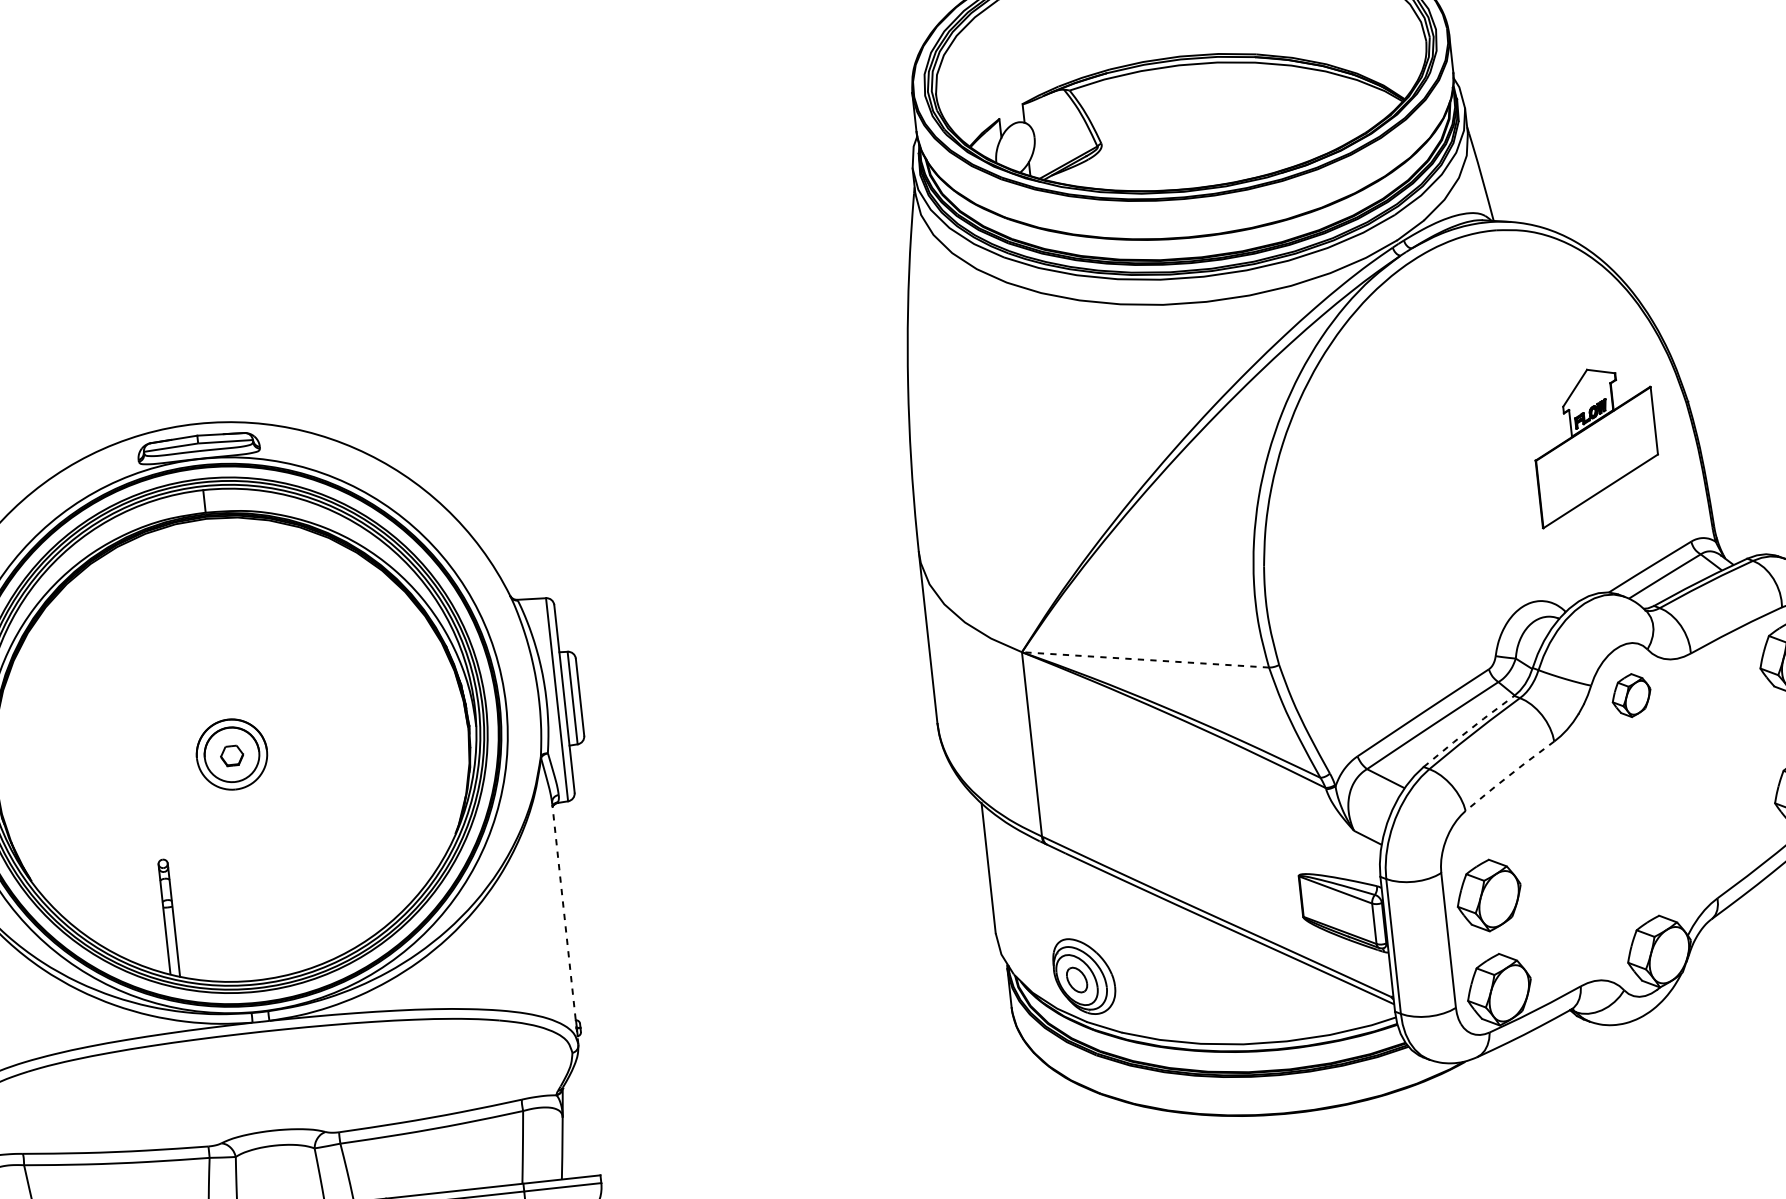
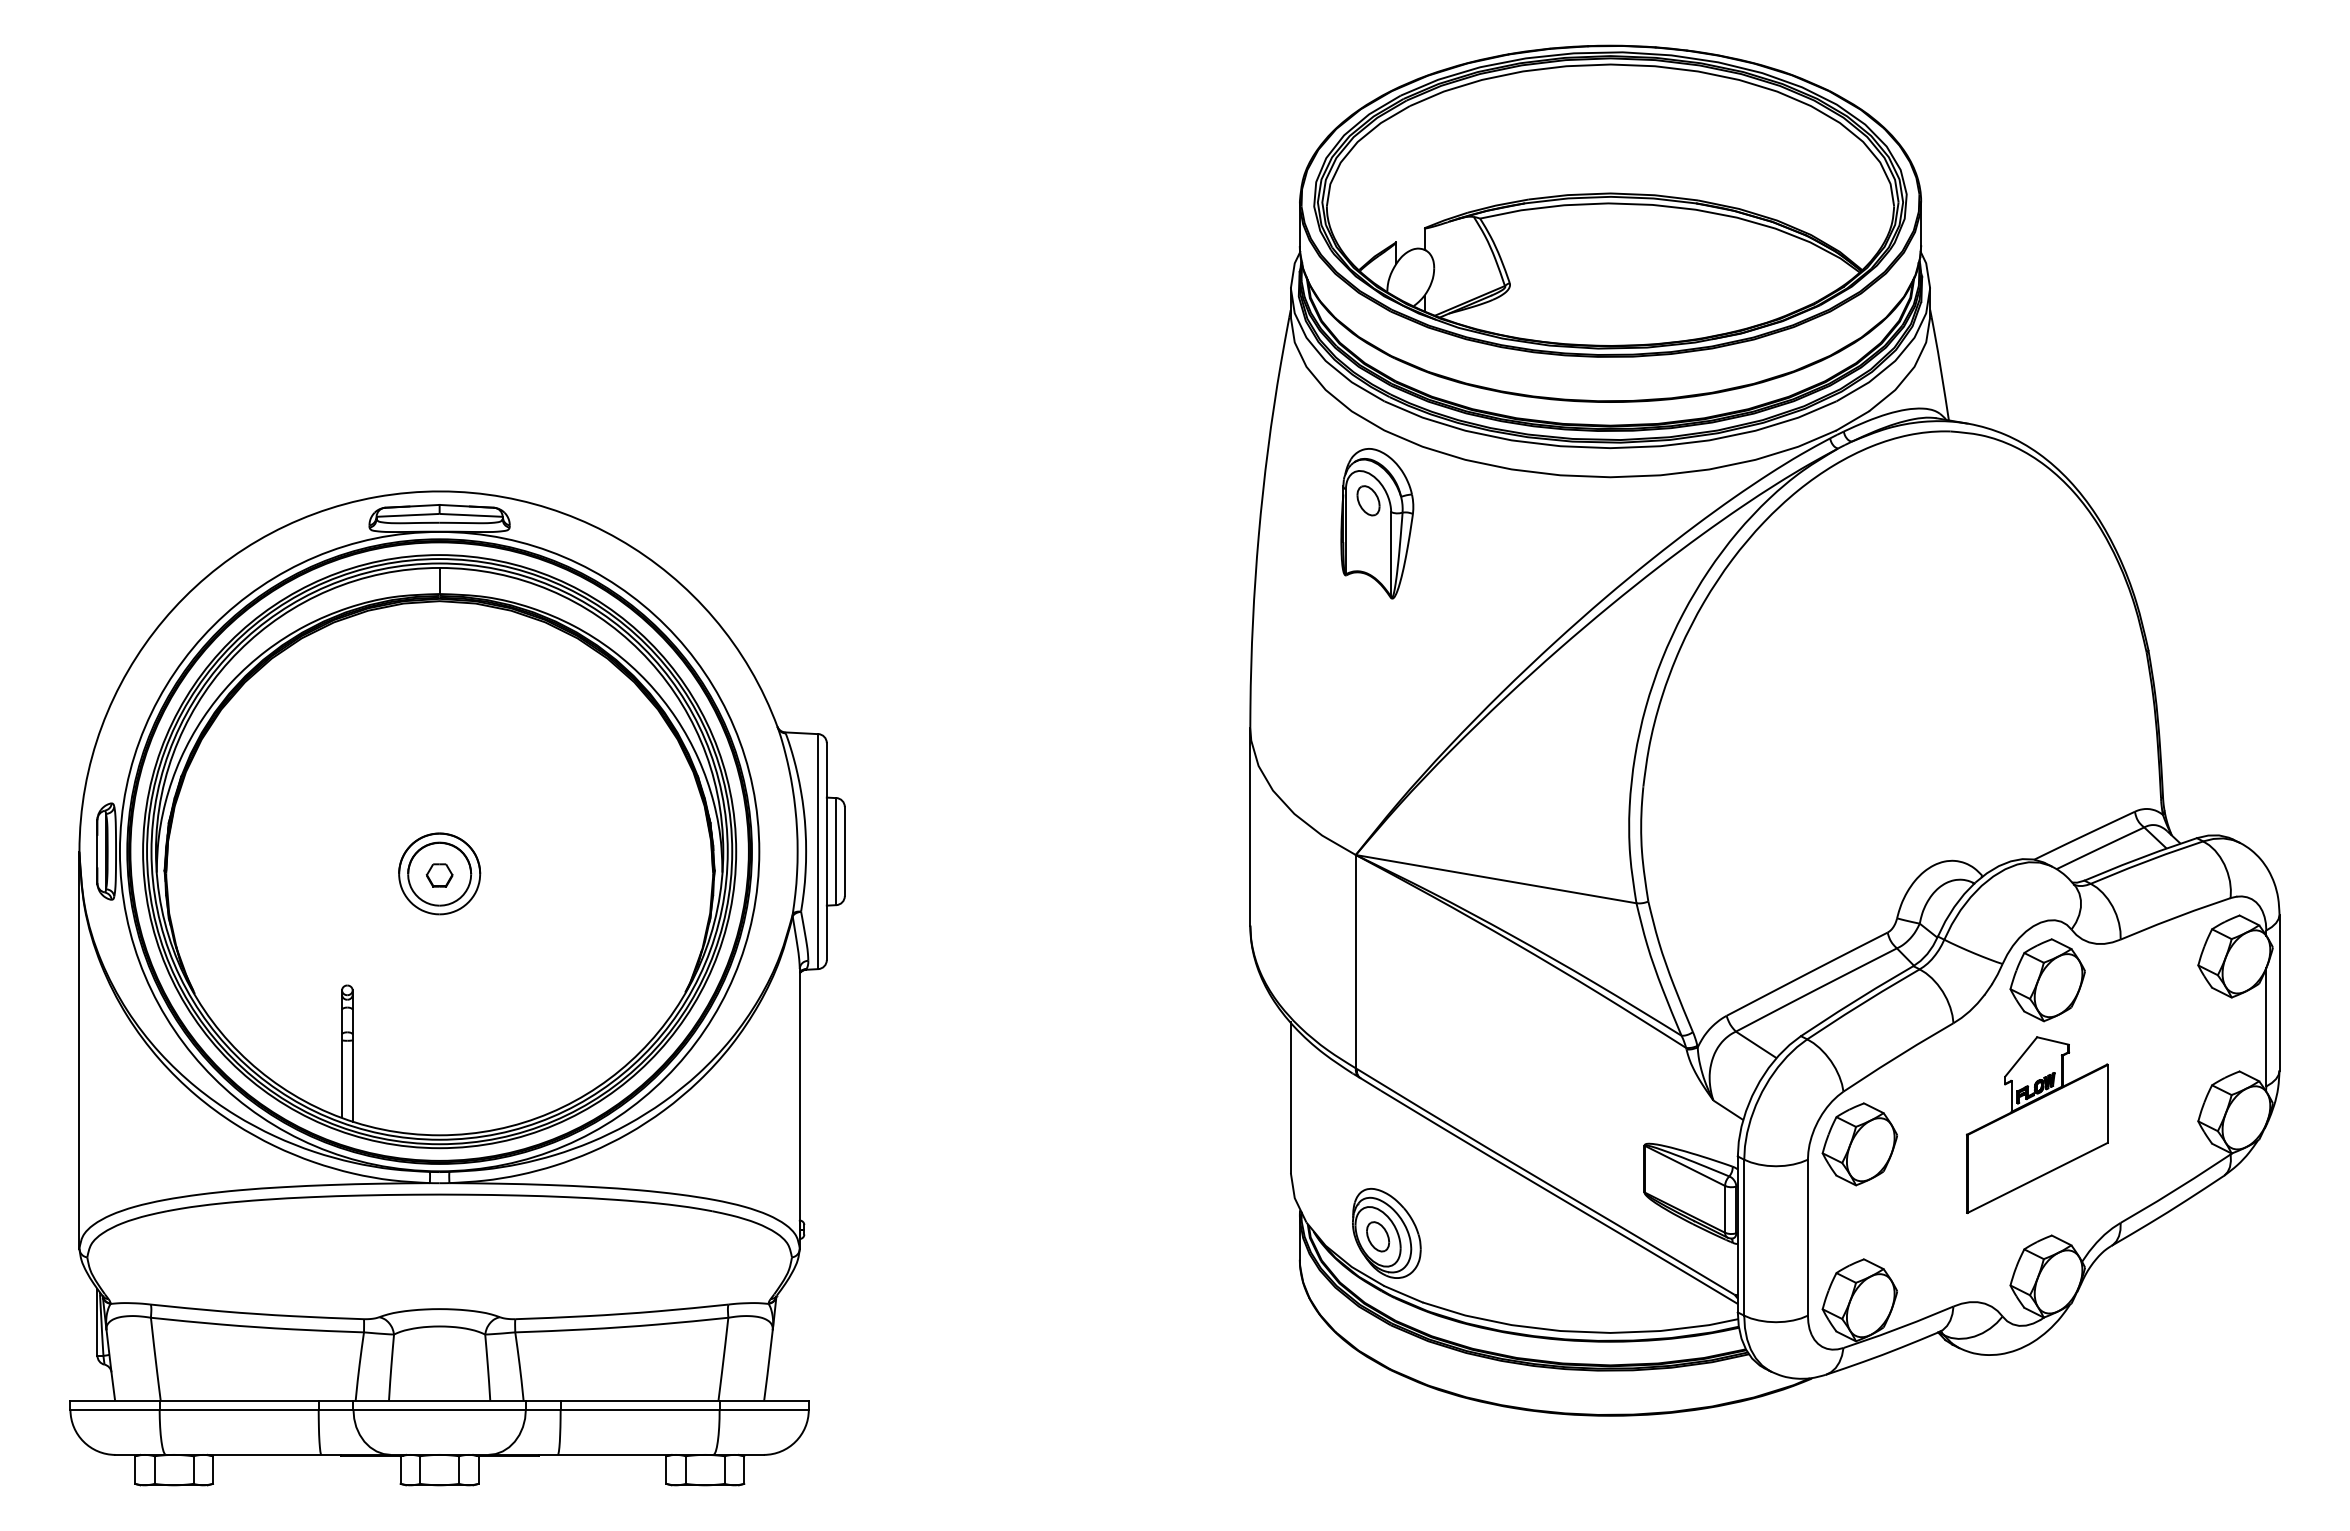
part: (1009, 363) -> (1377, 523), added
part: (1595, 446) -> (2037, 1125), moved
line: (1144, 660) -> (1495, 879), dashed -> solid
part: (1631, 695) -> (2047, 980), size x1.67
line: (1468, 730) -> (1856, 1000), dashed -> solid
line: (1509, 775) -> (1897, 1056), dashed -> solid
part: (1488, 895) -> (1859, 1144), moved
line: (564, 923) -> (799, 1108), dashed -> solid

